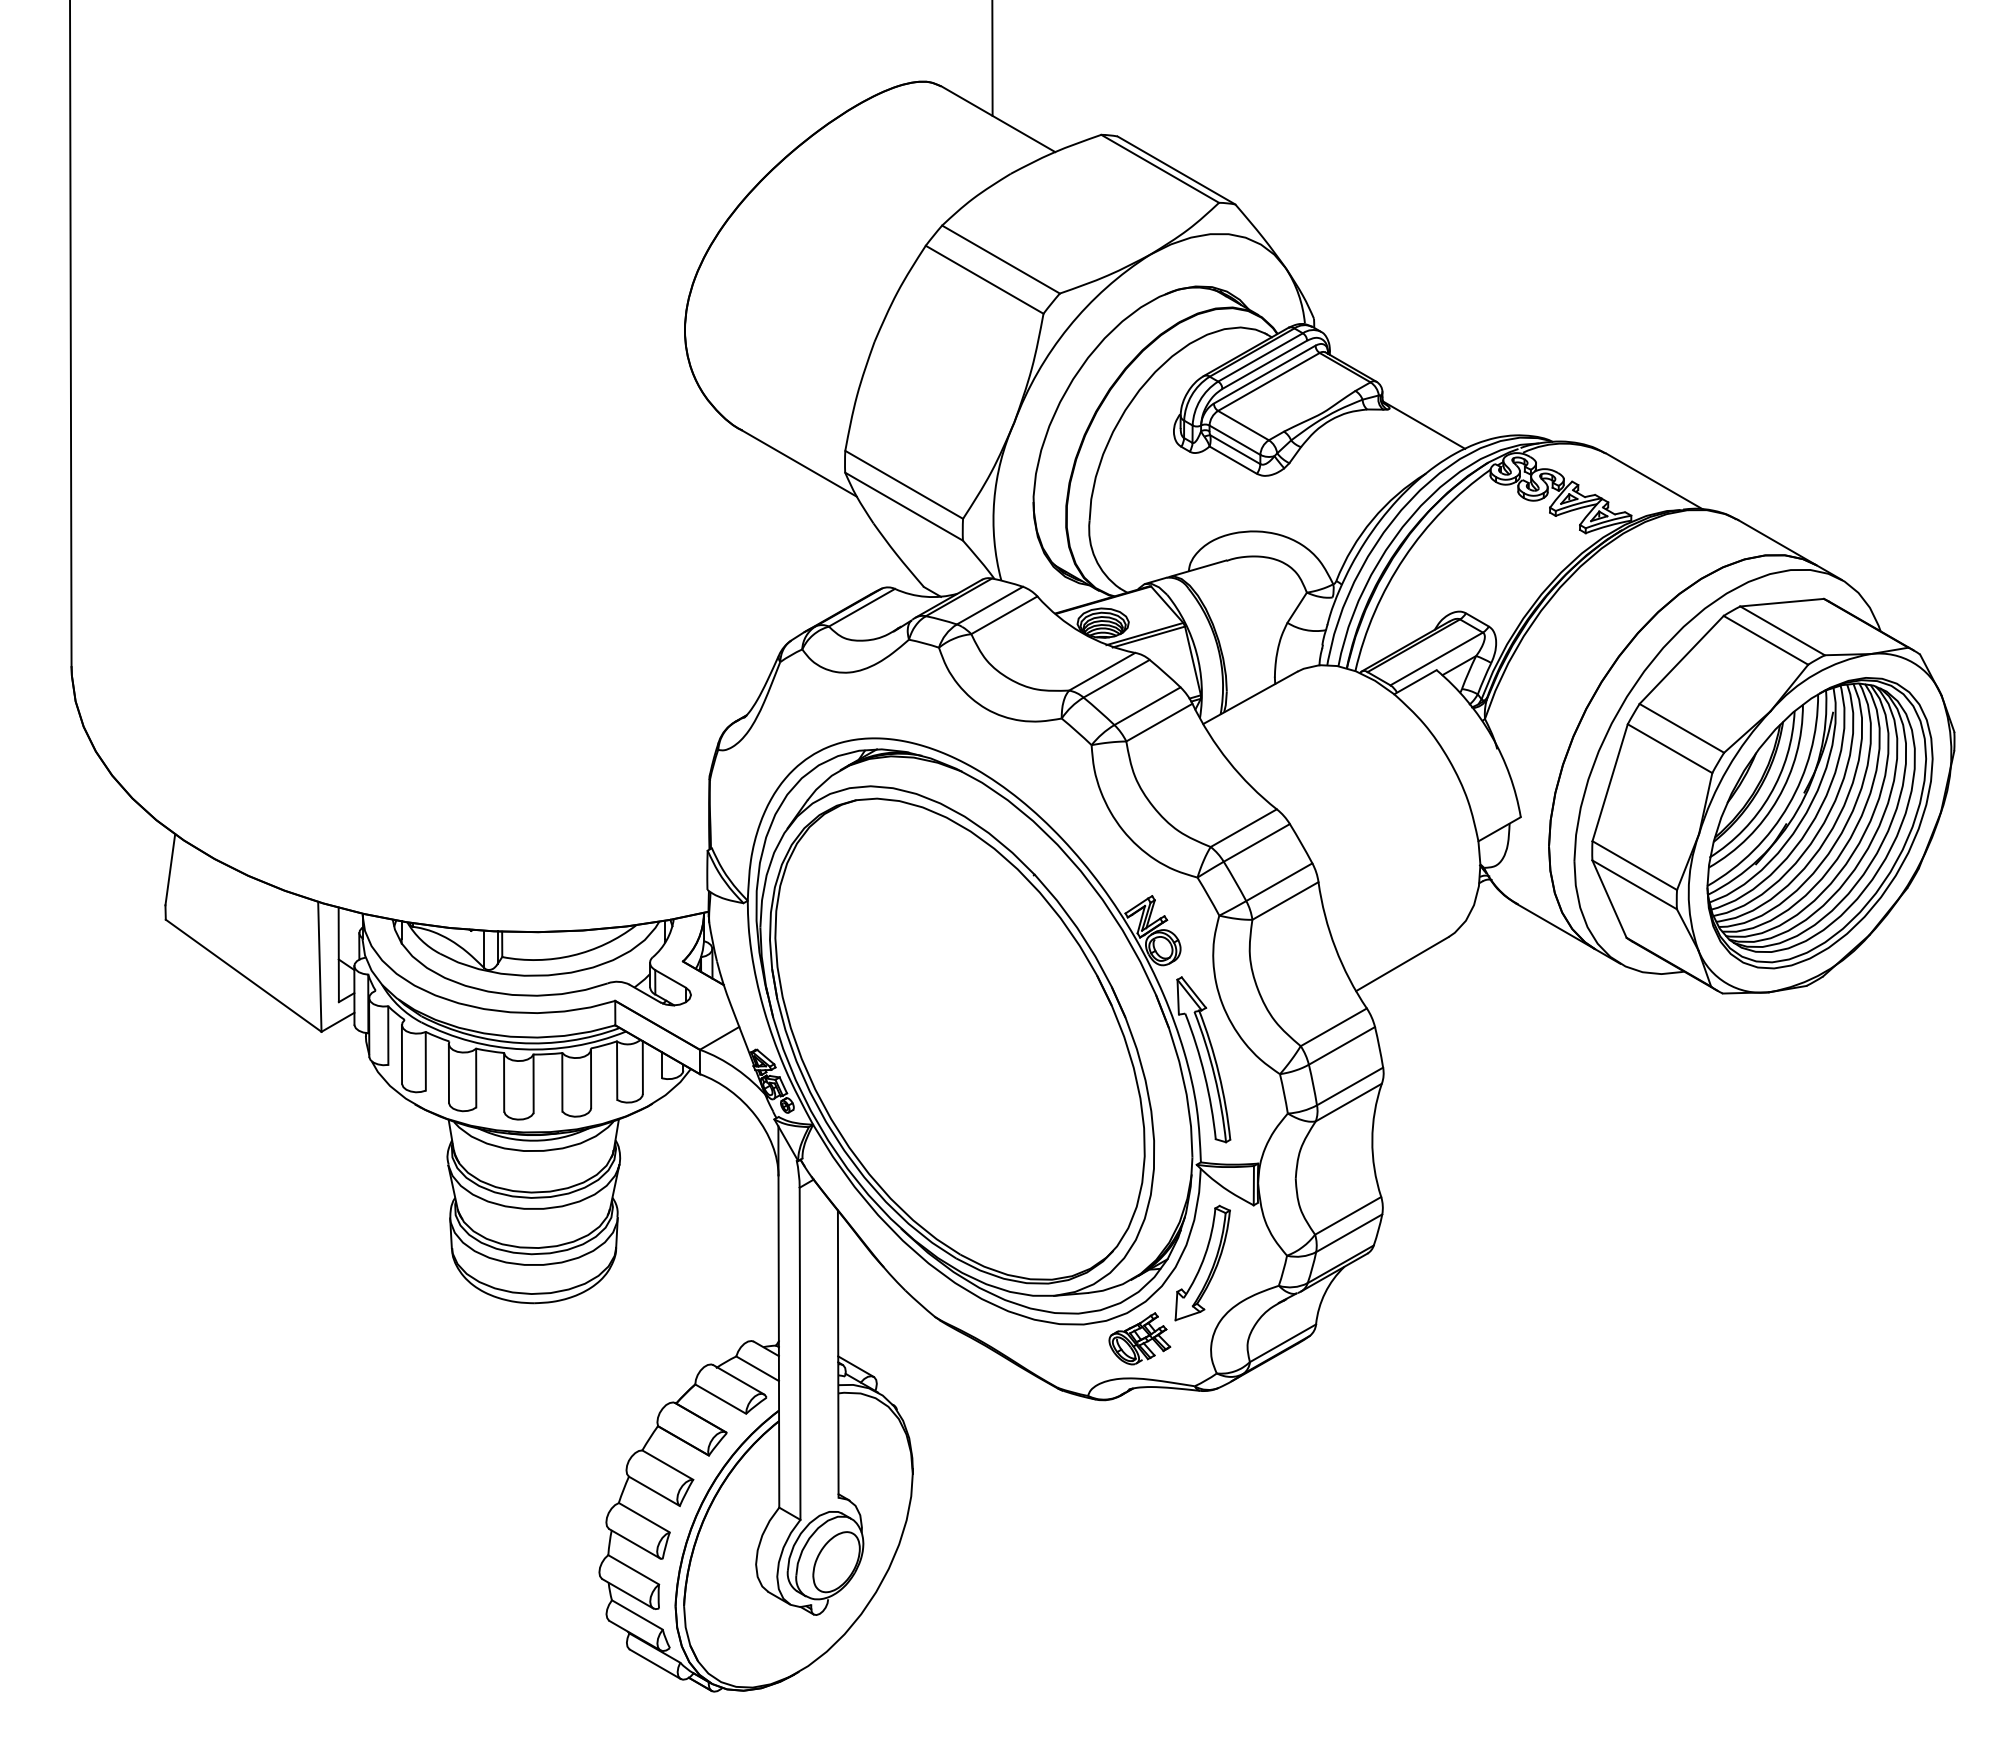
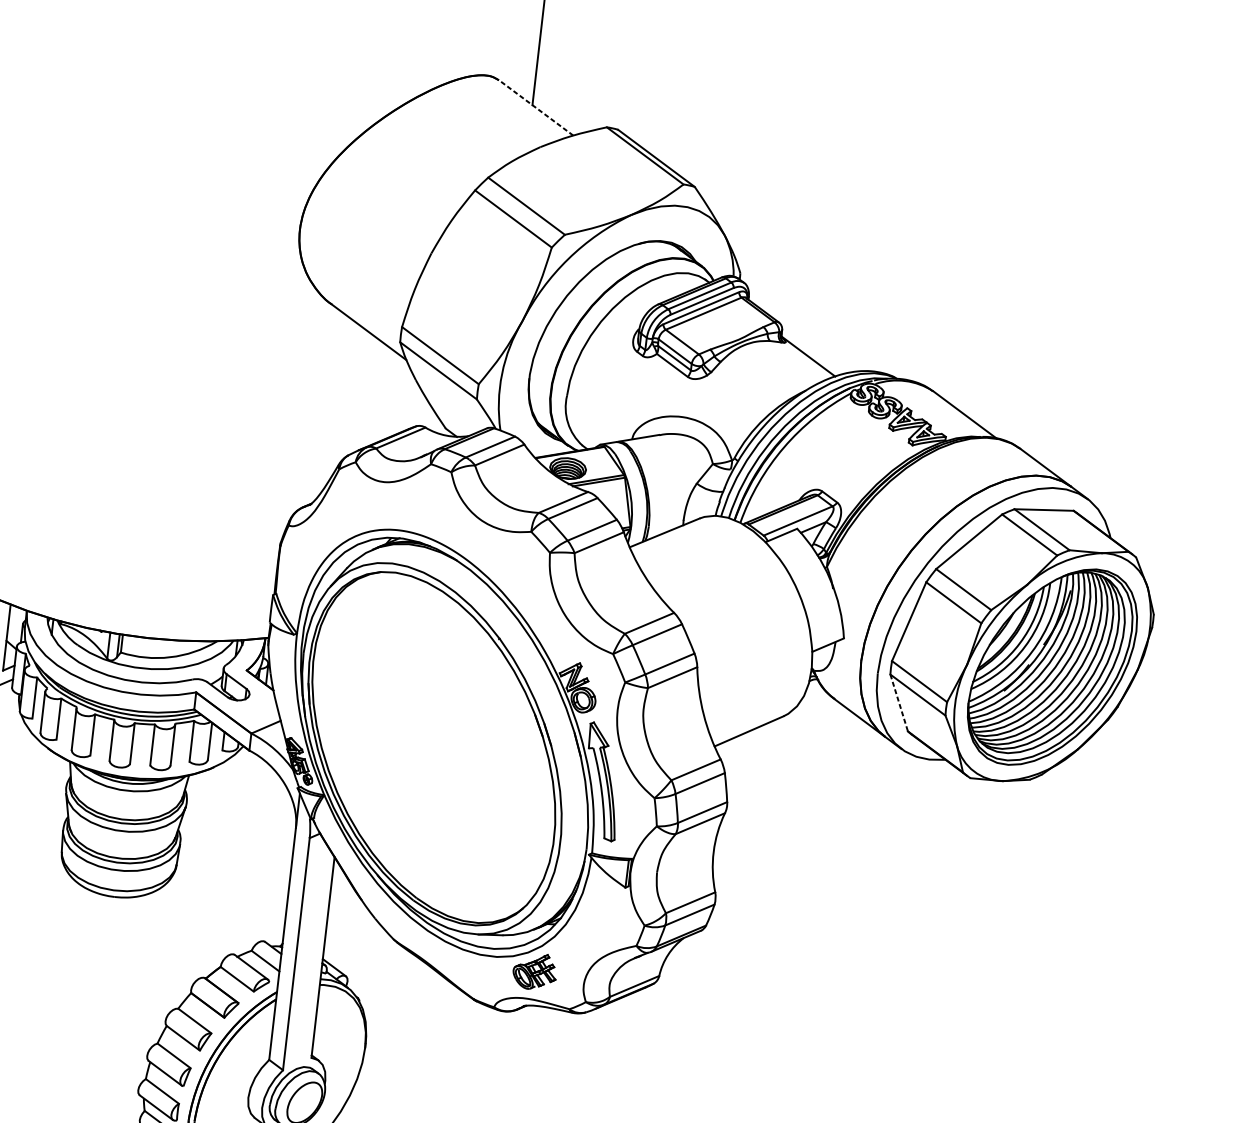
line: (998, 119) -> (536, 108), solid -> dashed
line: (1609, 899) -> (899, 703), solid -> dashed
part: (1202, 1262) -> (585, 923), removed

